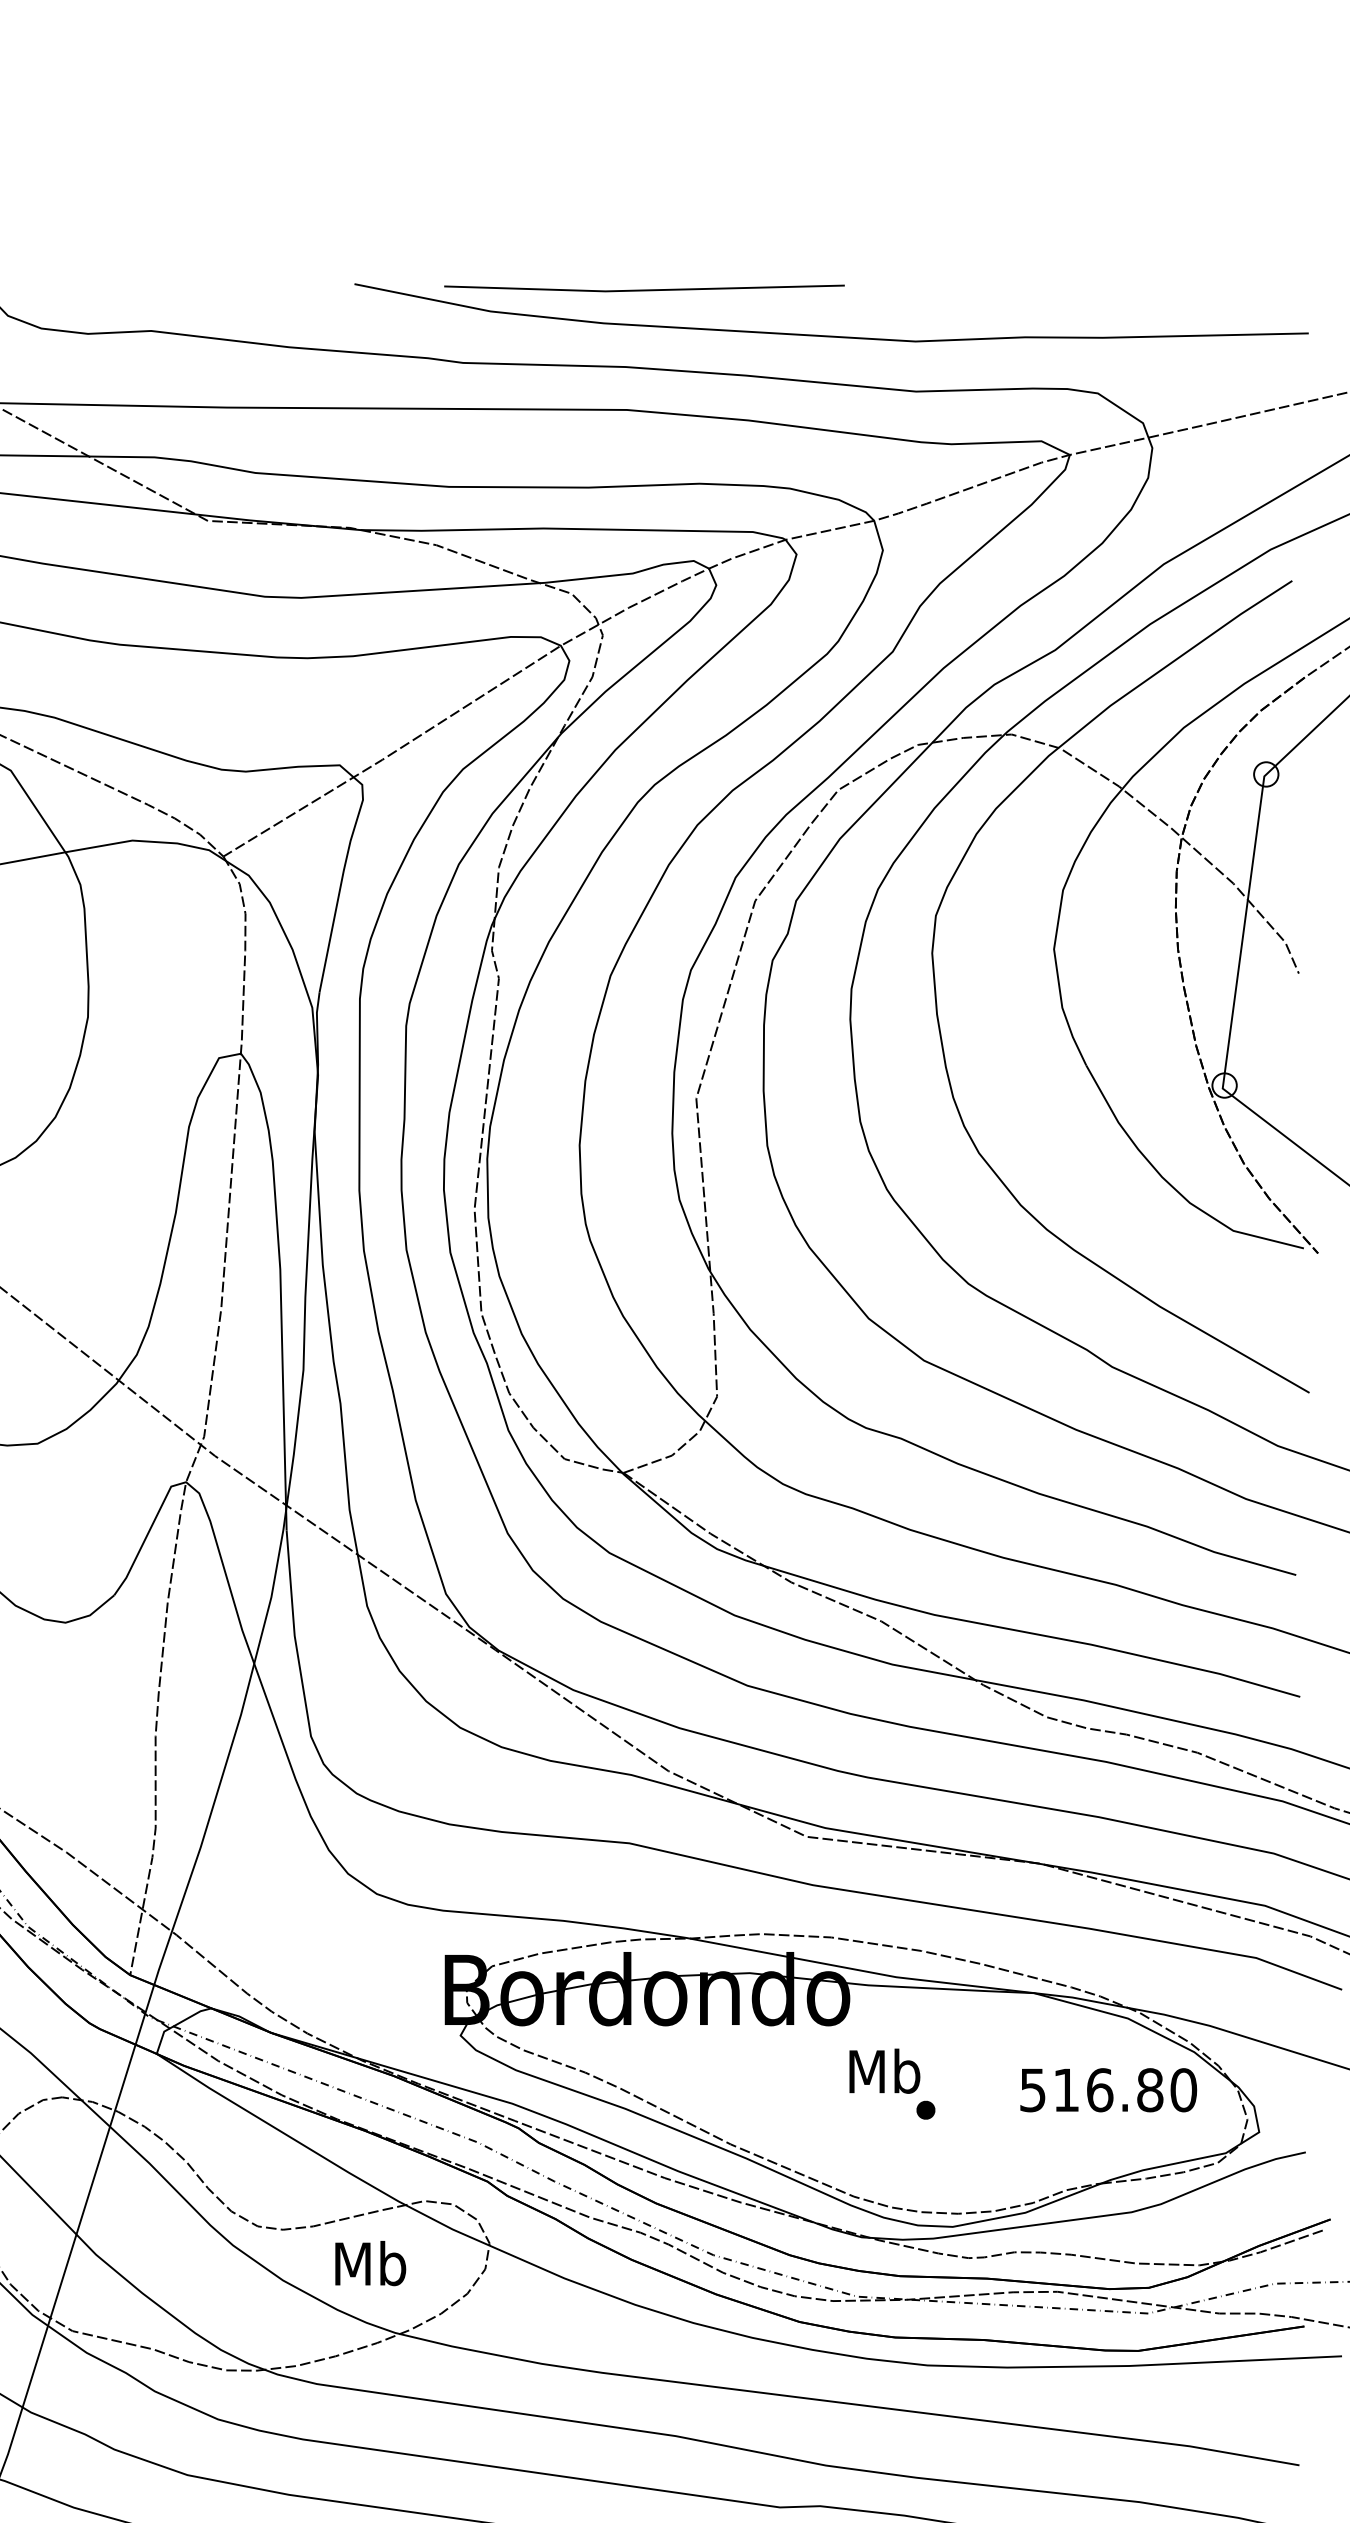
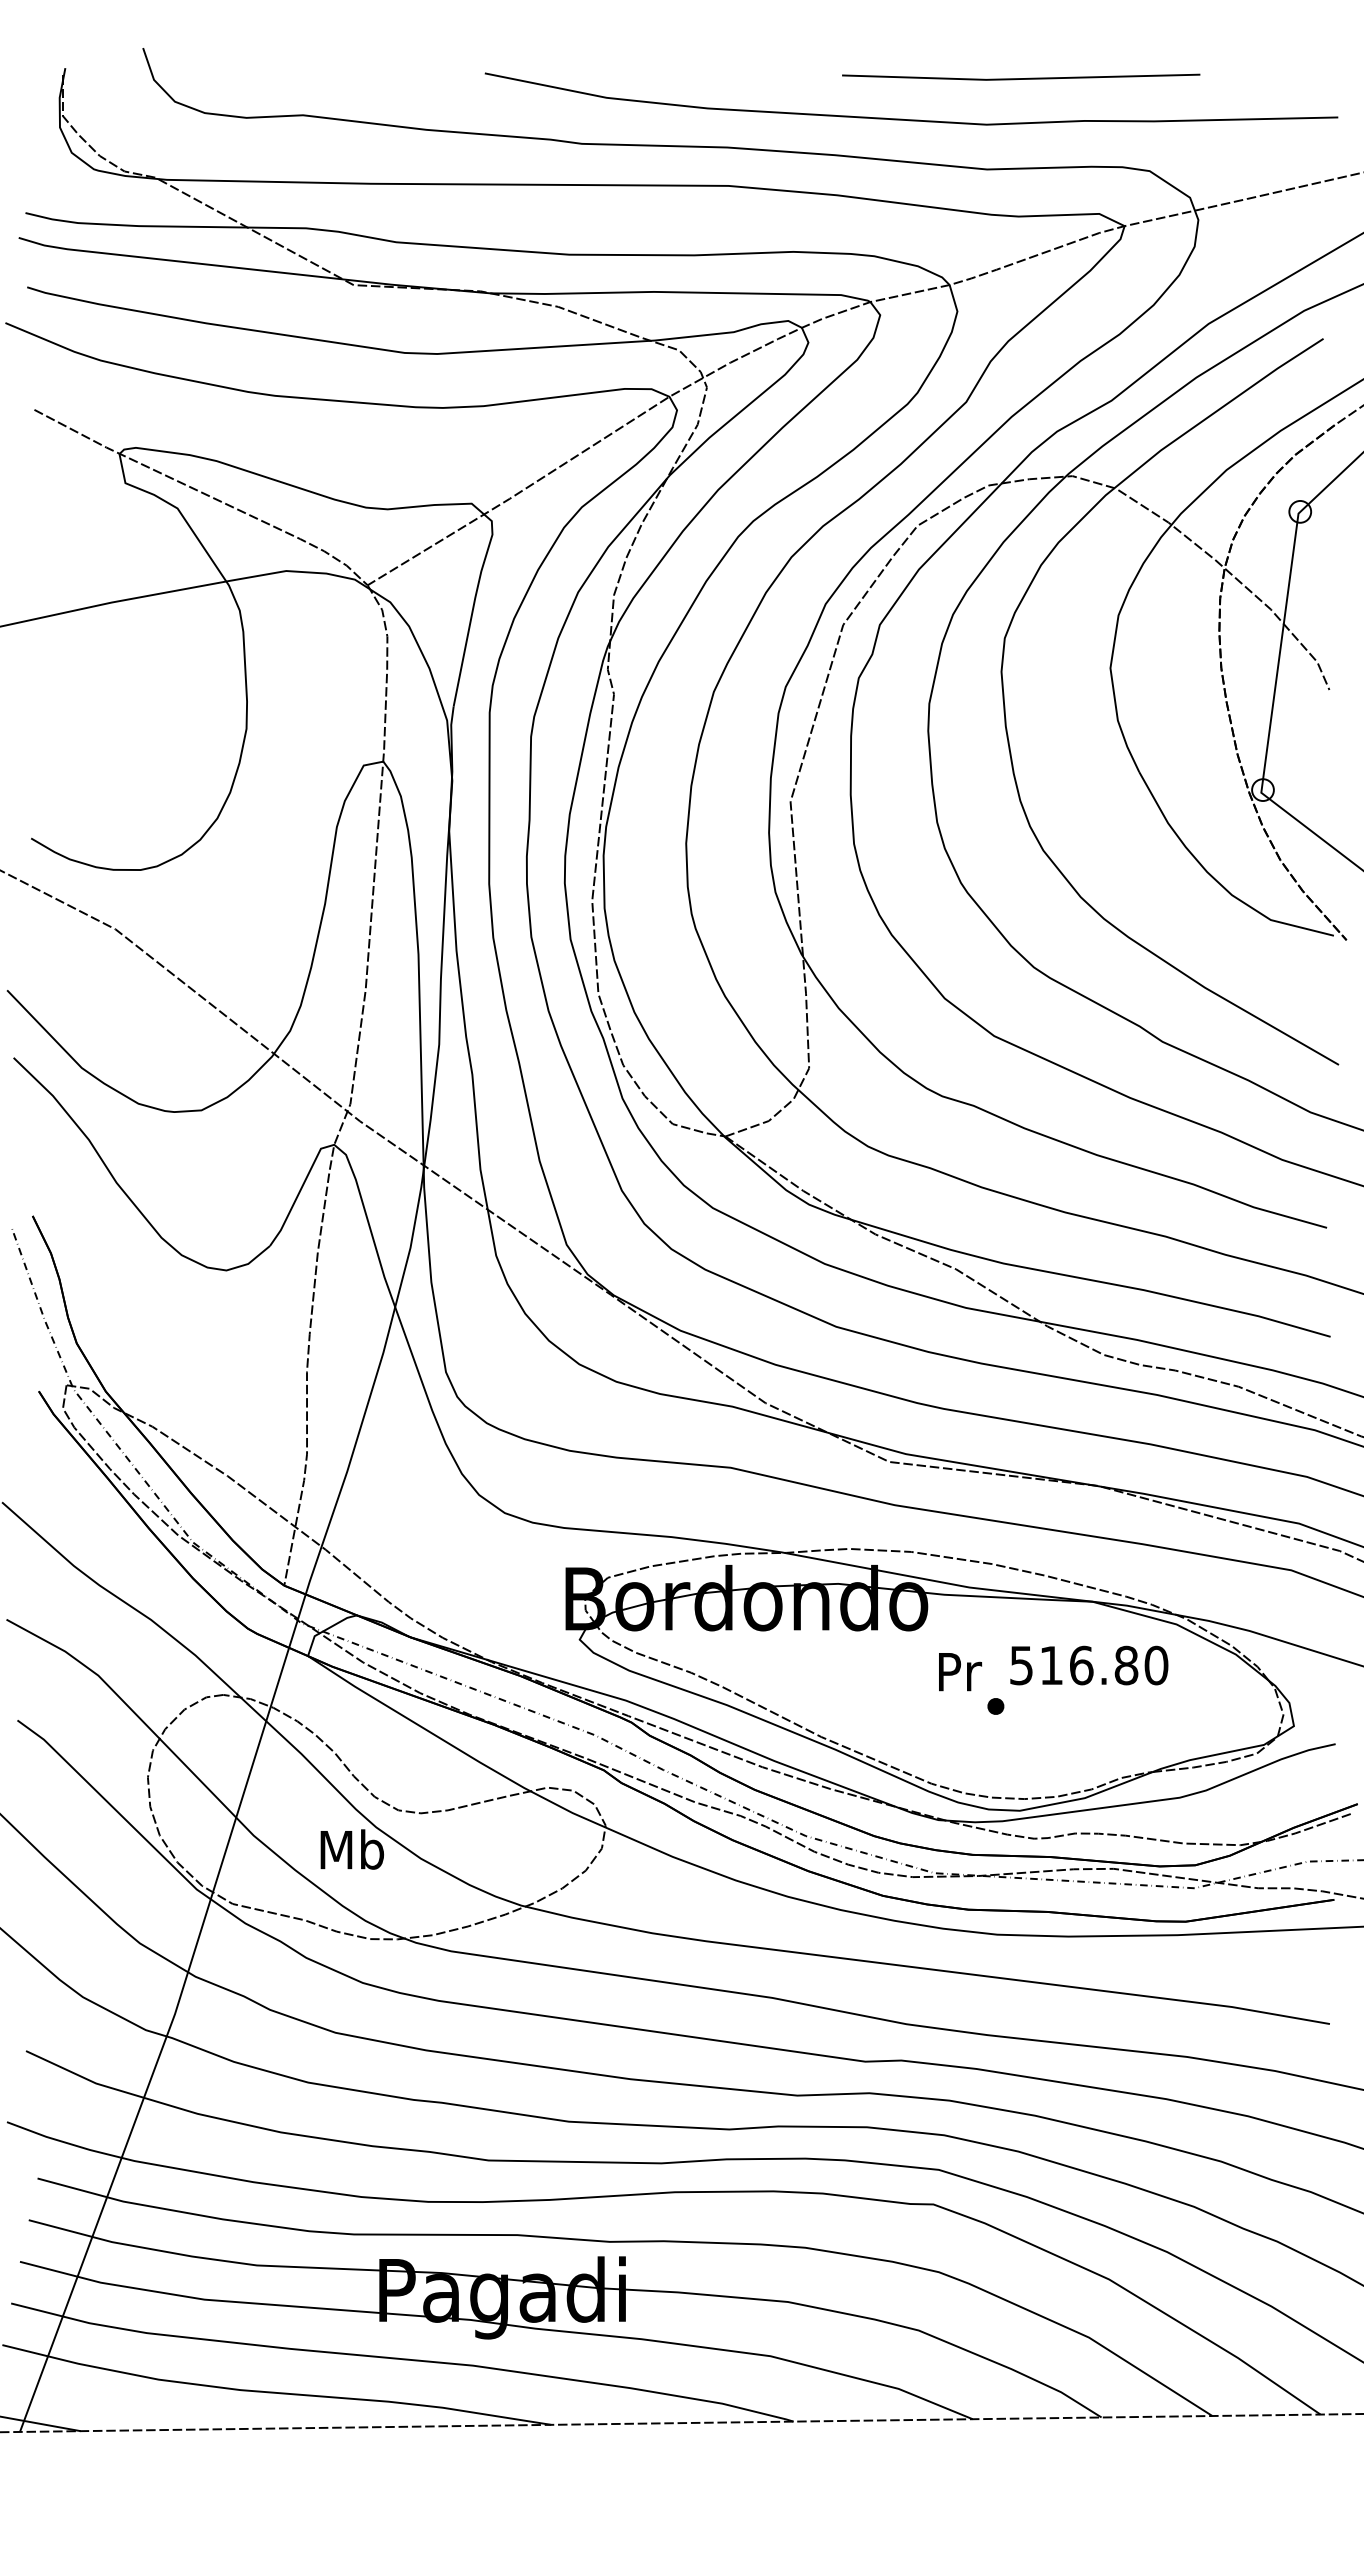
line: (644, 289) -> (1021, 78), moved
text: (884, 2071) -> (958, 1671), Mb -> Pr
text: (1108, 2090) -> (1089, 1665), moved
text: (369, 2263) -> (351, 1849), moved

